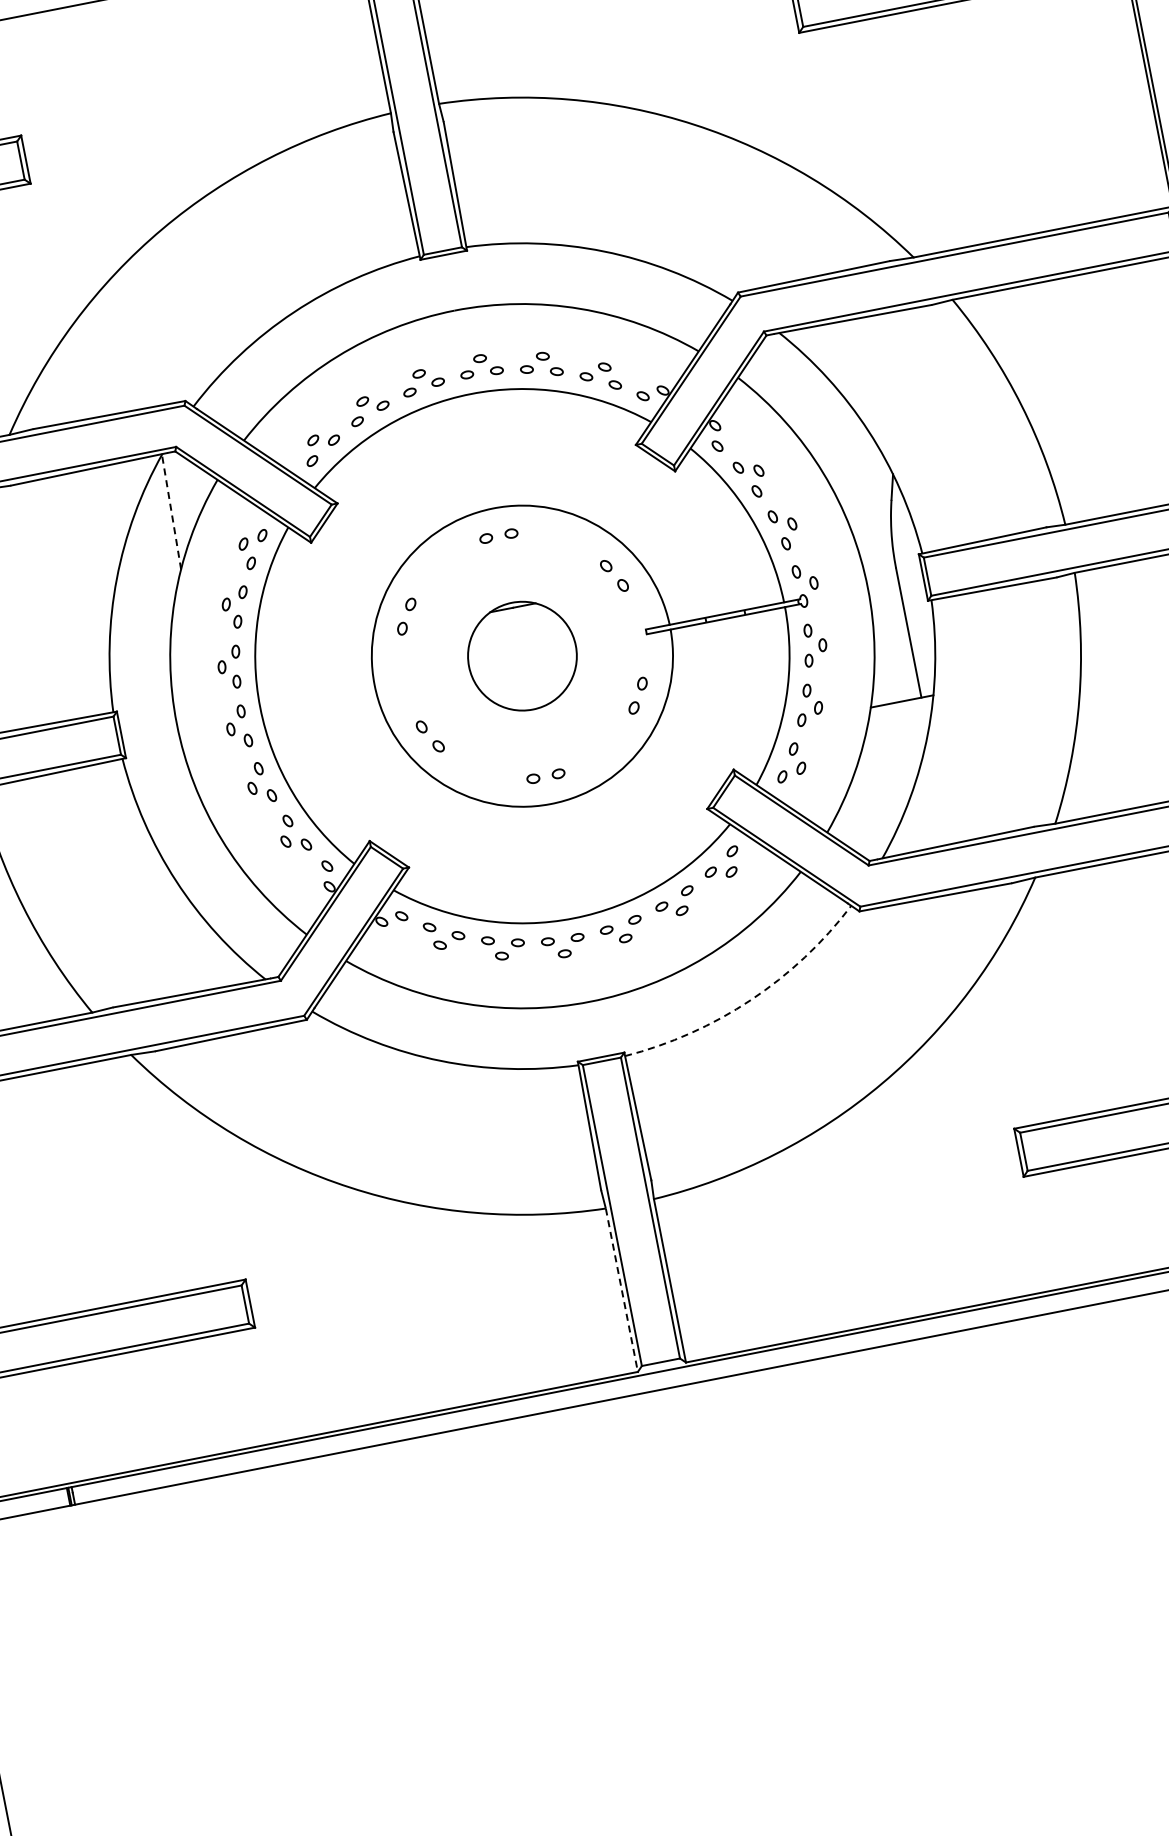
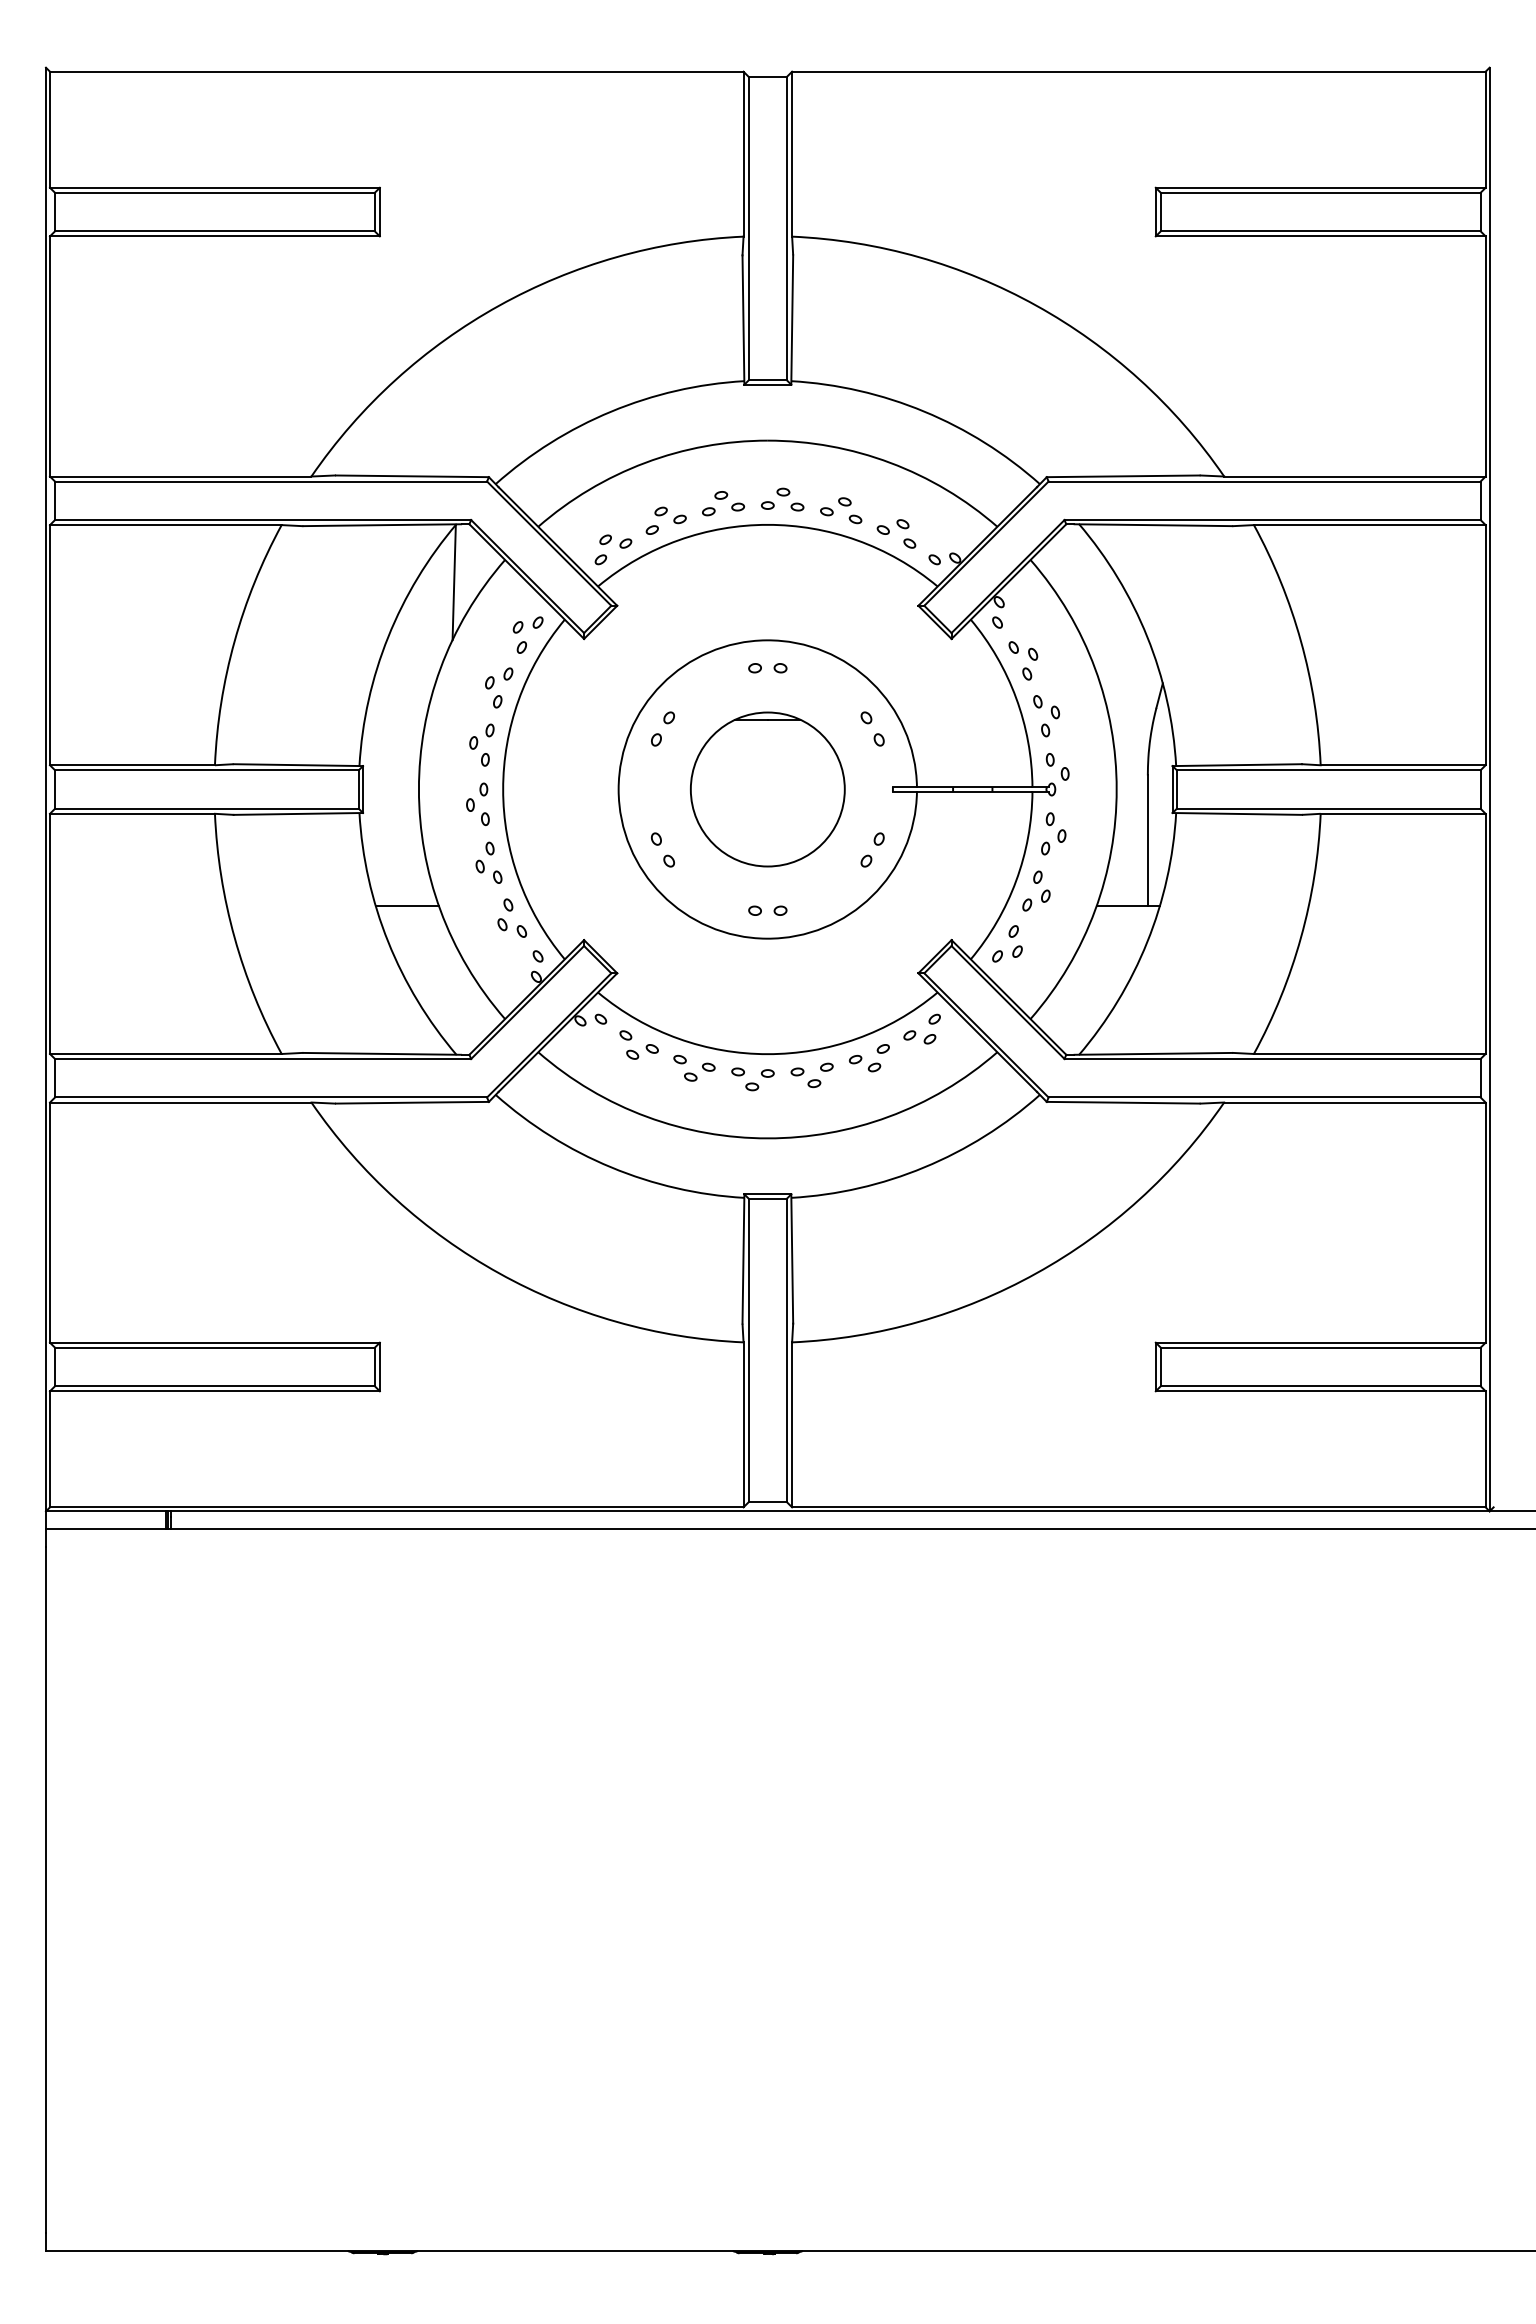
line: (171, 512) -> (454, 582), dashed -> solid
part: (522, 656) -> (767, 789), size x1.43
line: (187, 841) -> (406, 905), added
arc: (751, 1000) -> (924, 1167), dashed -> solid
line: (621, 1290) -> (743, 1425), dashed -> solid

